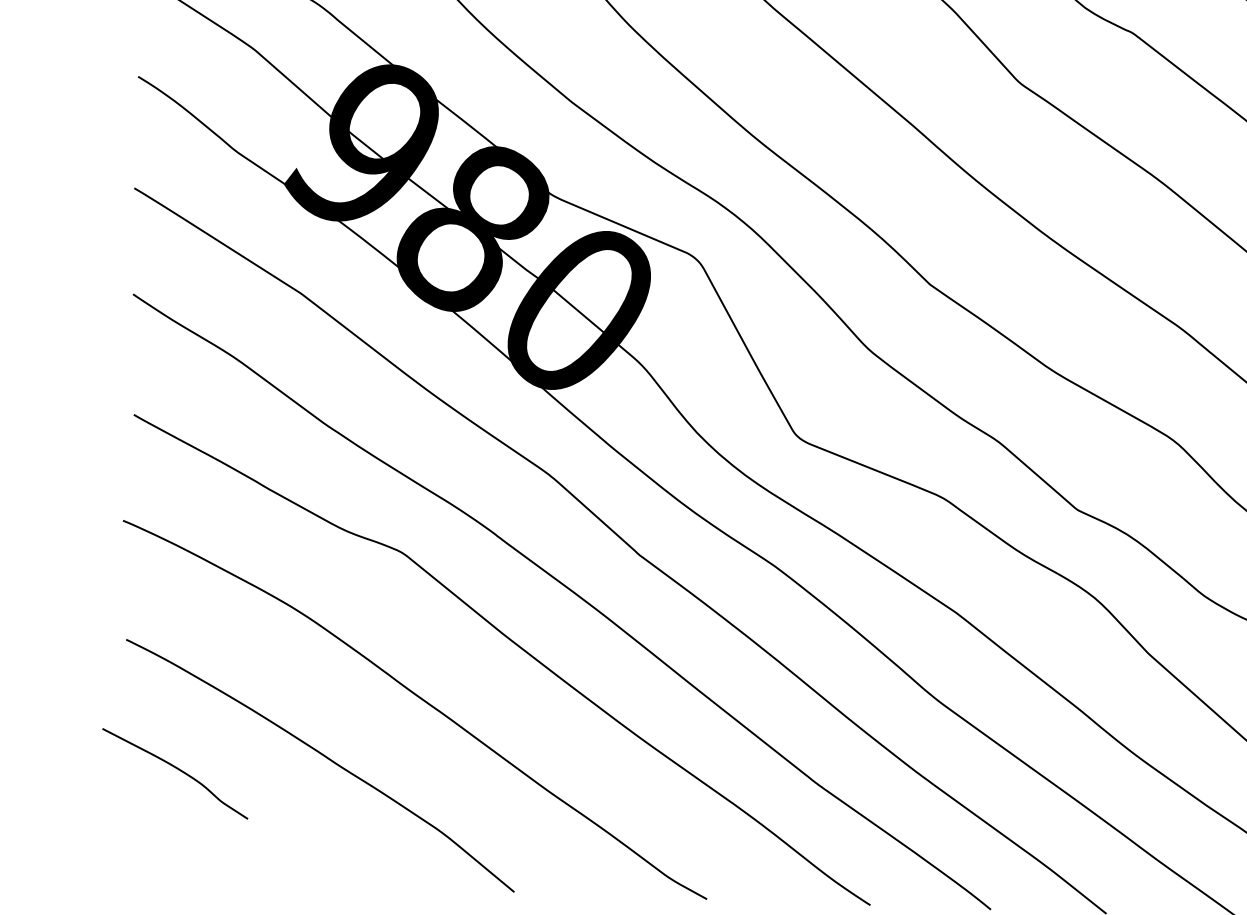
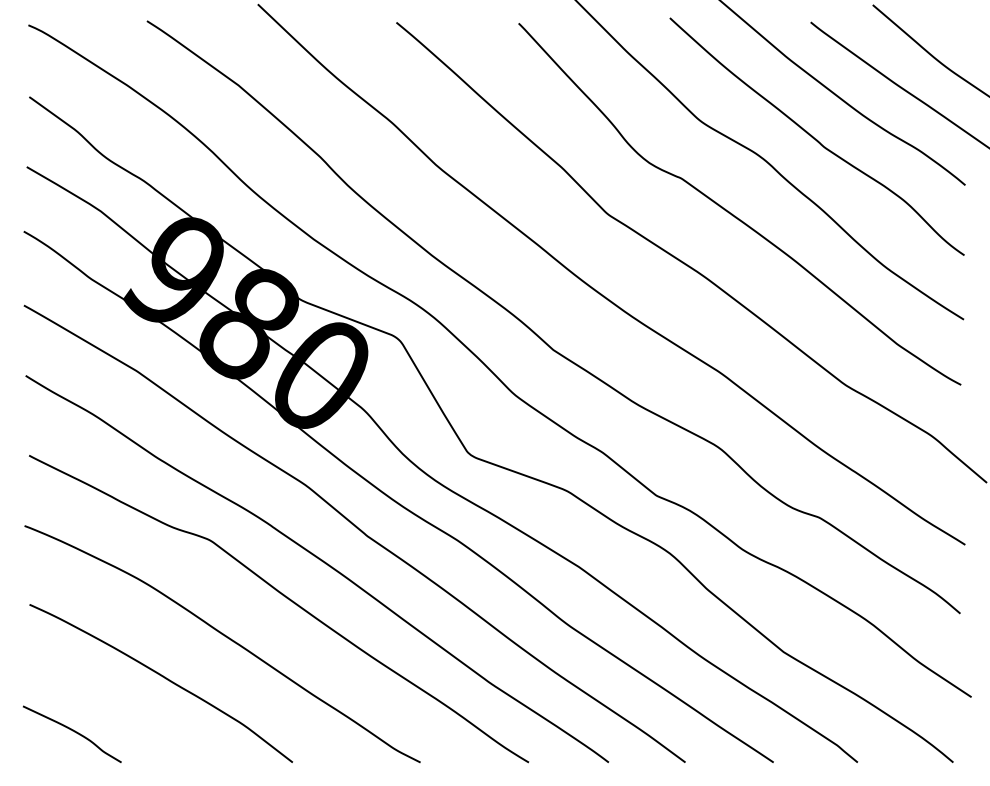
curve: (175, 769) -> (72, 731), moved

